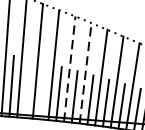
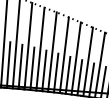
line: (69, 69) -> (52, 52), dashed -> solid
line: (85, 72) -> (64, 54), dashed -> solid
line: (27, 88) -> (20, 66), added
line: (43, 90) -> (32, 68), added

